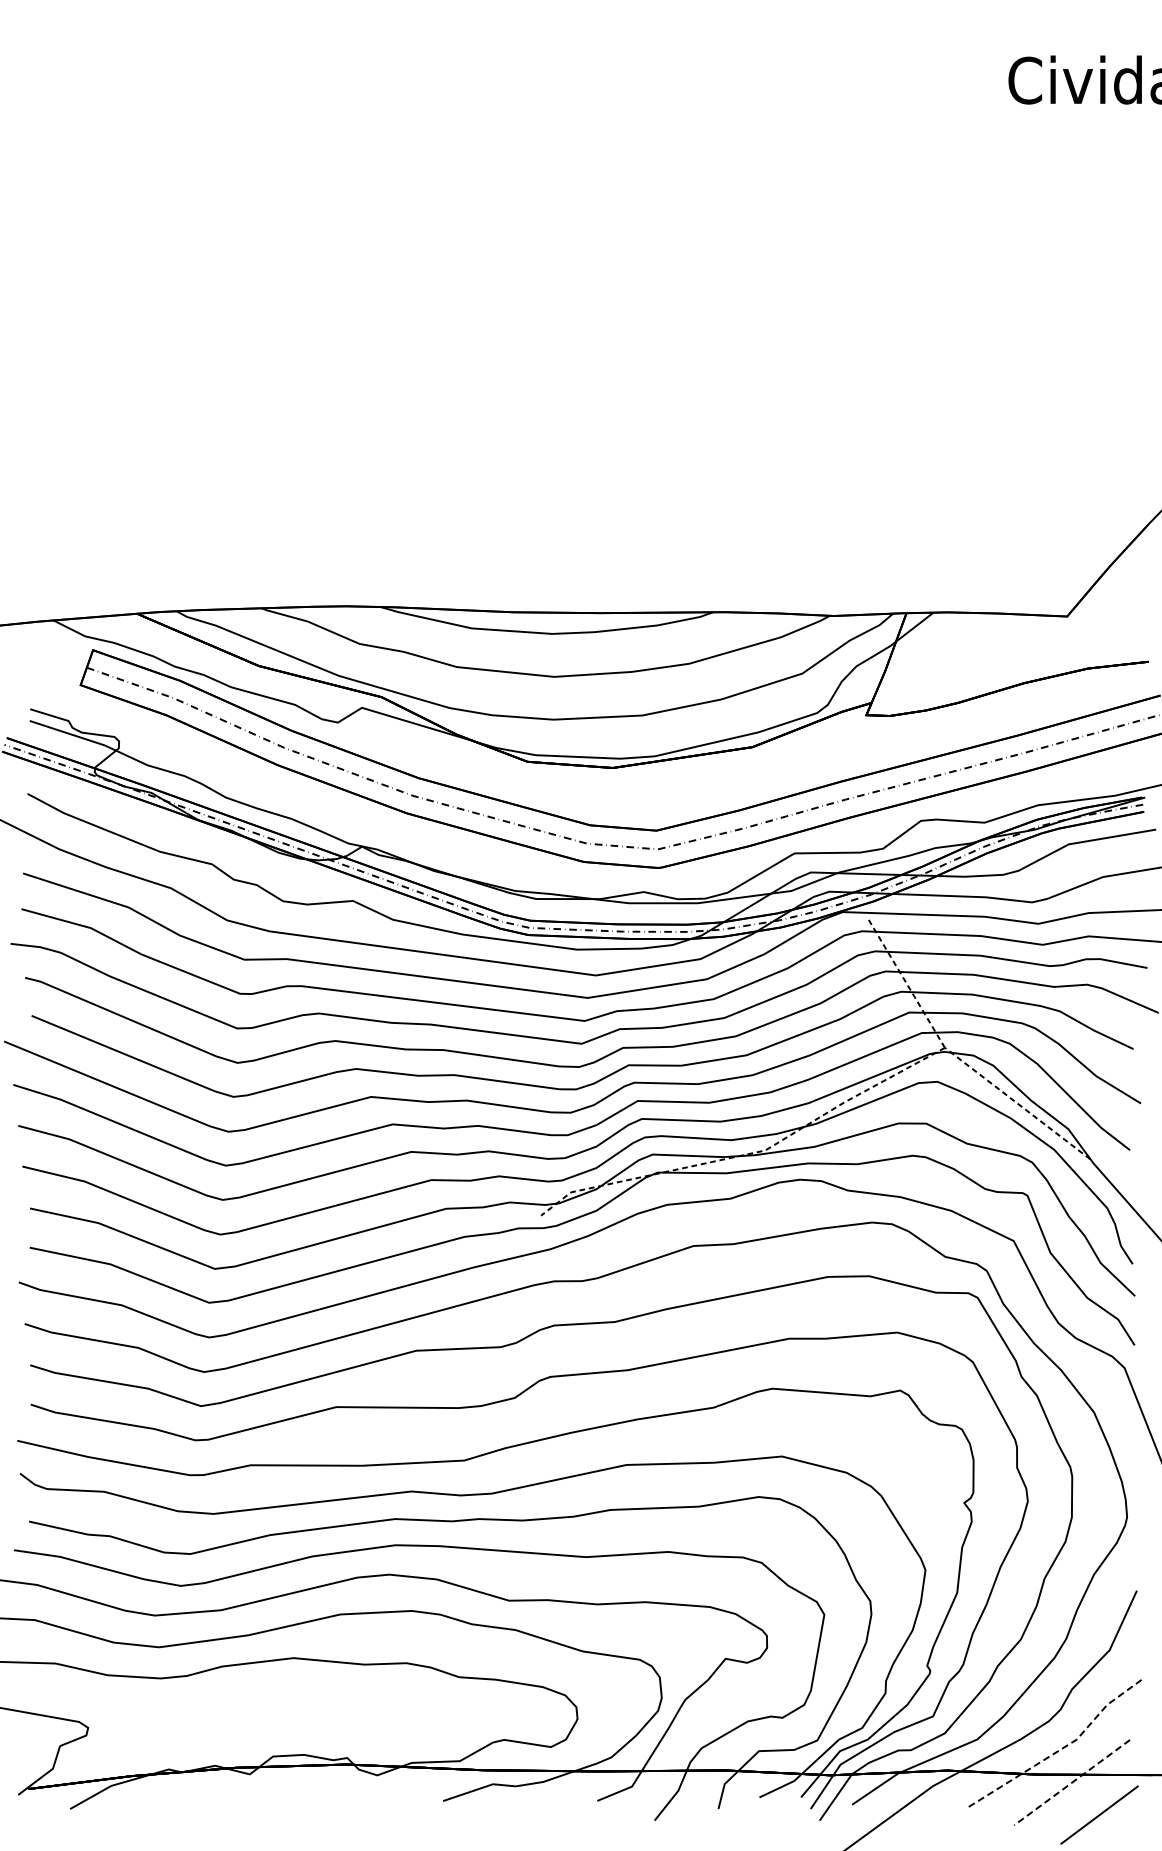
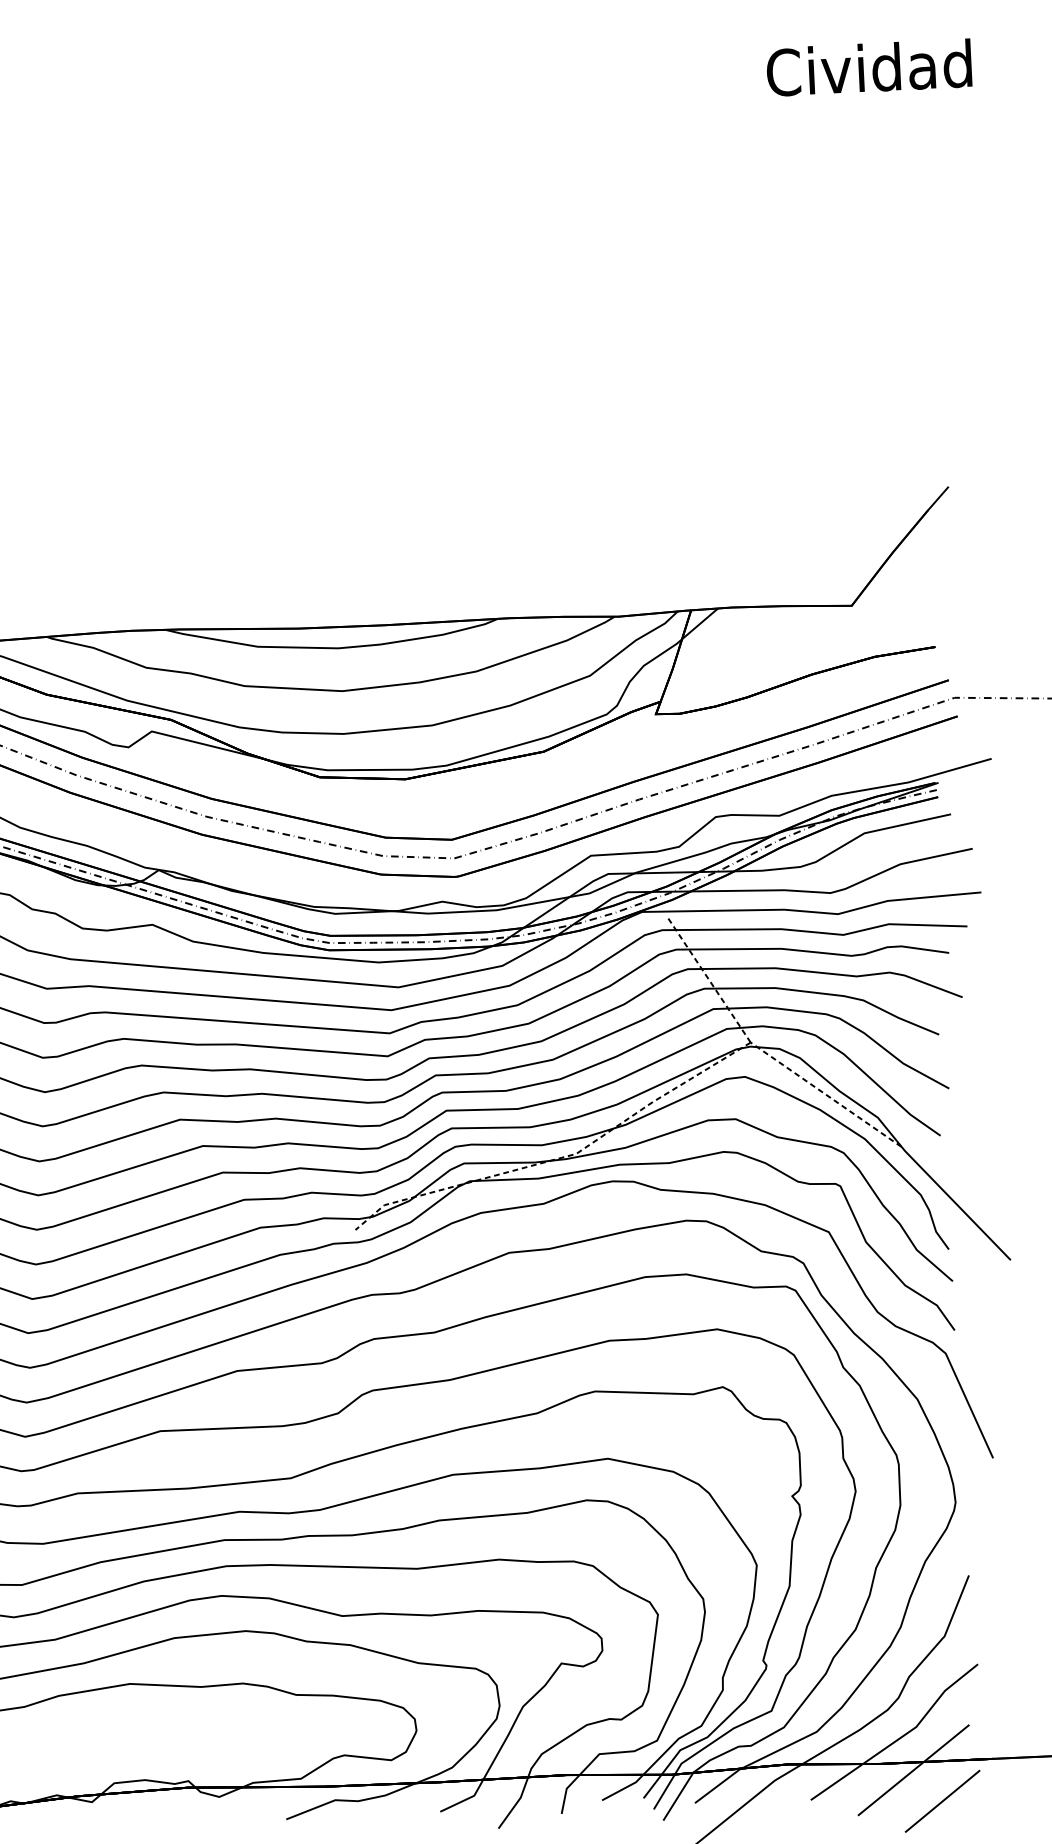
line: (1060, 1749) -> (900, 1737), dashed -> solid
line: (1072, 1782) -> (914, 1770), dashed -> solid

